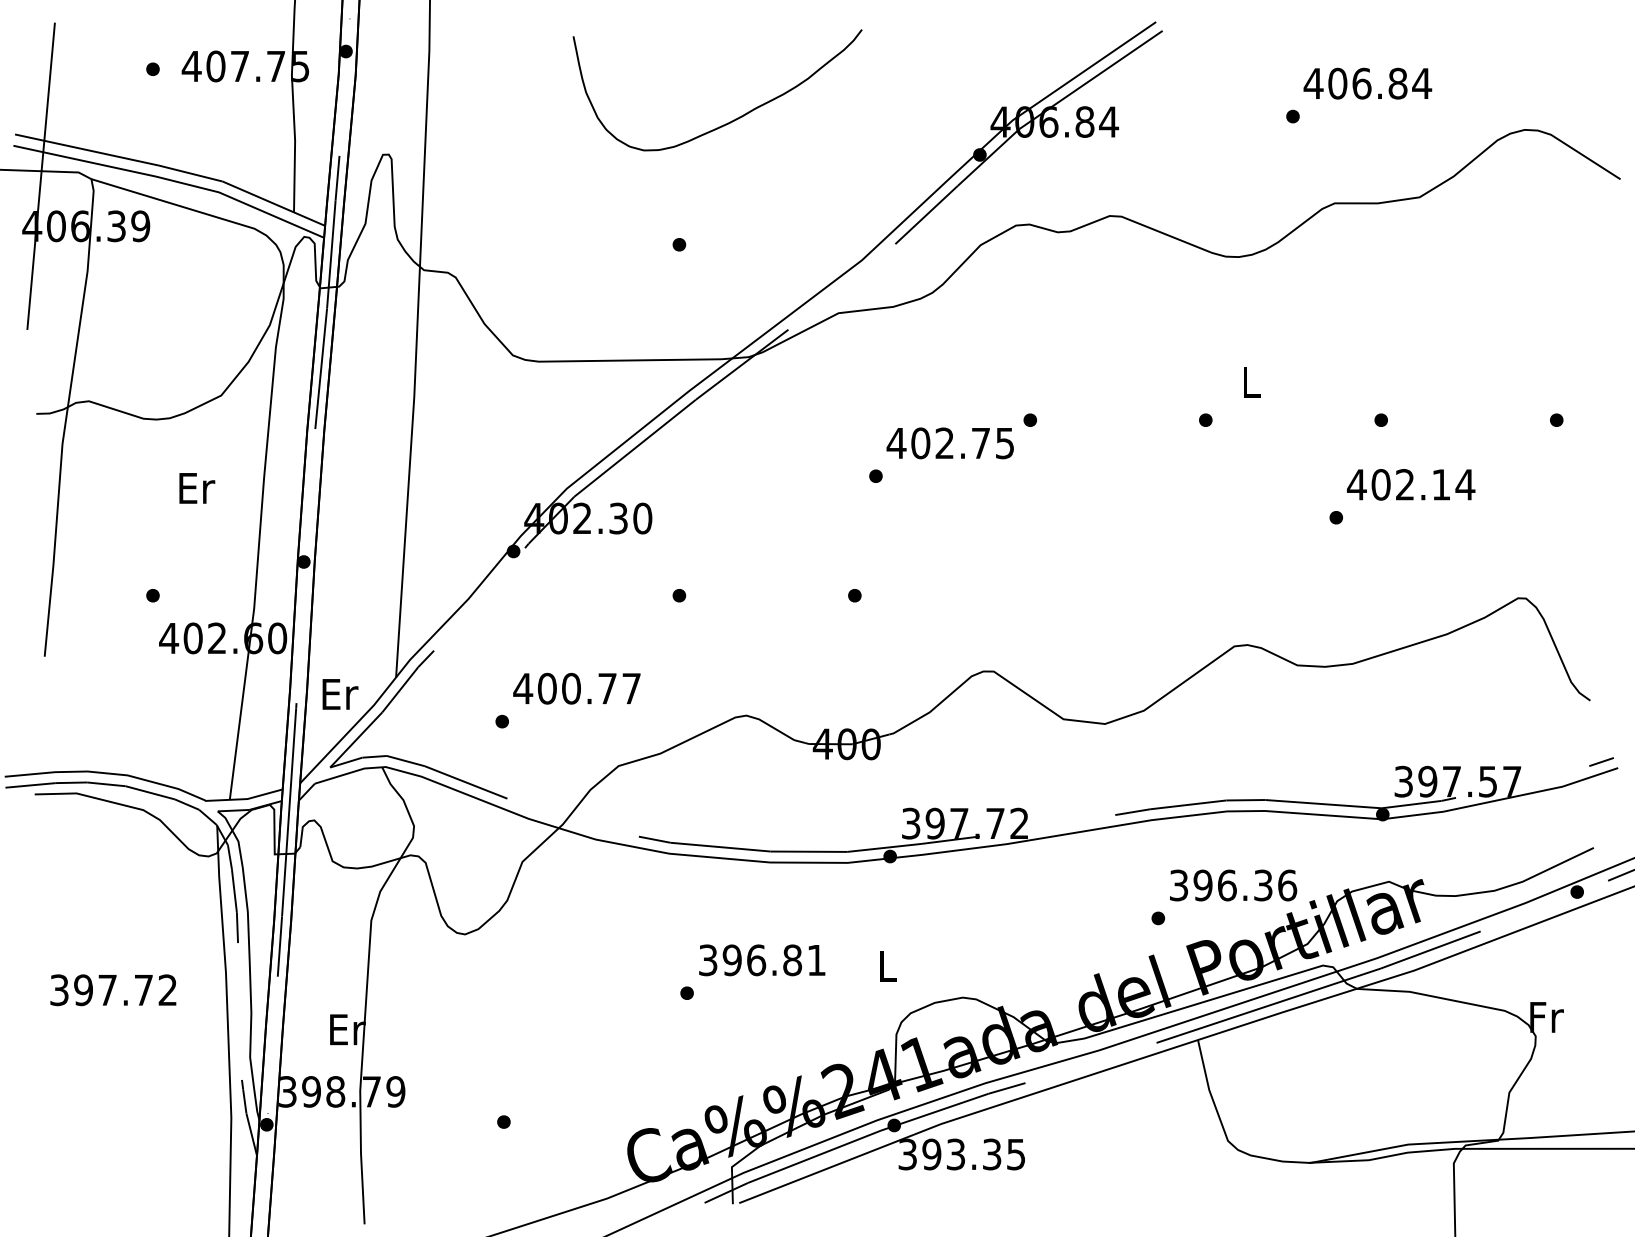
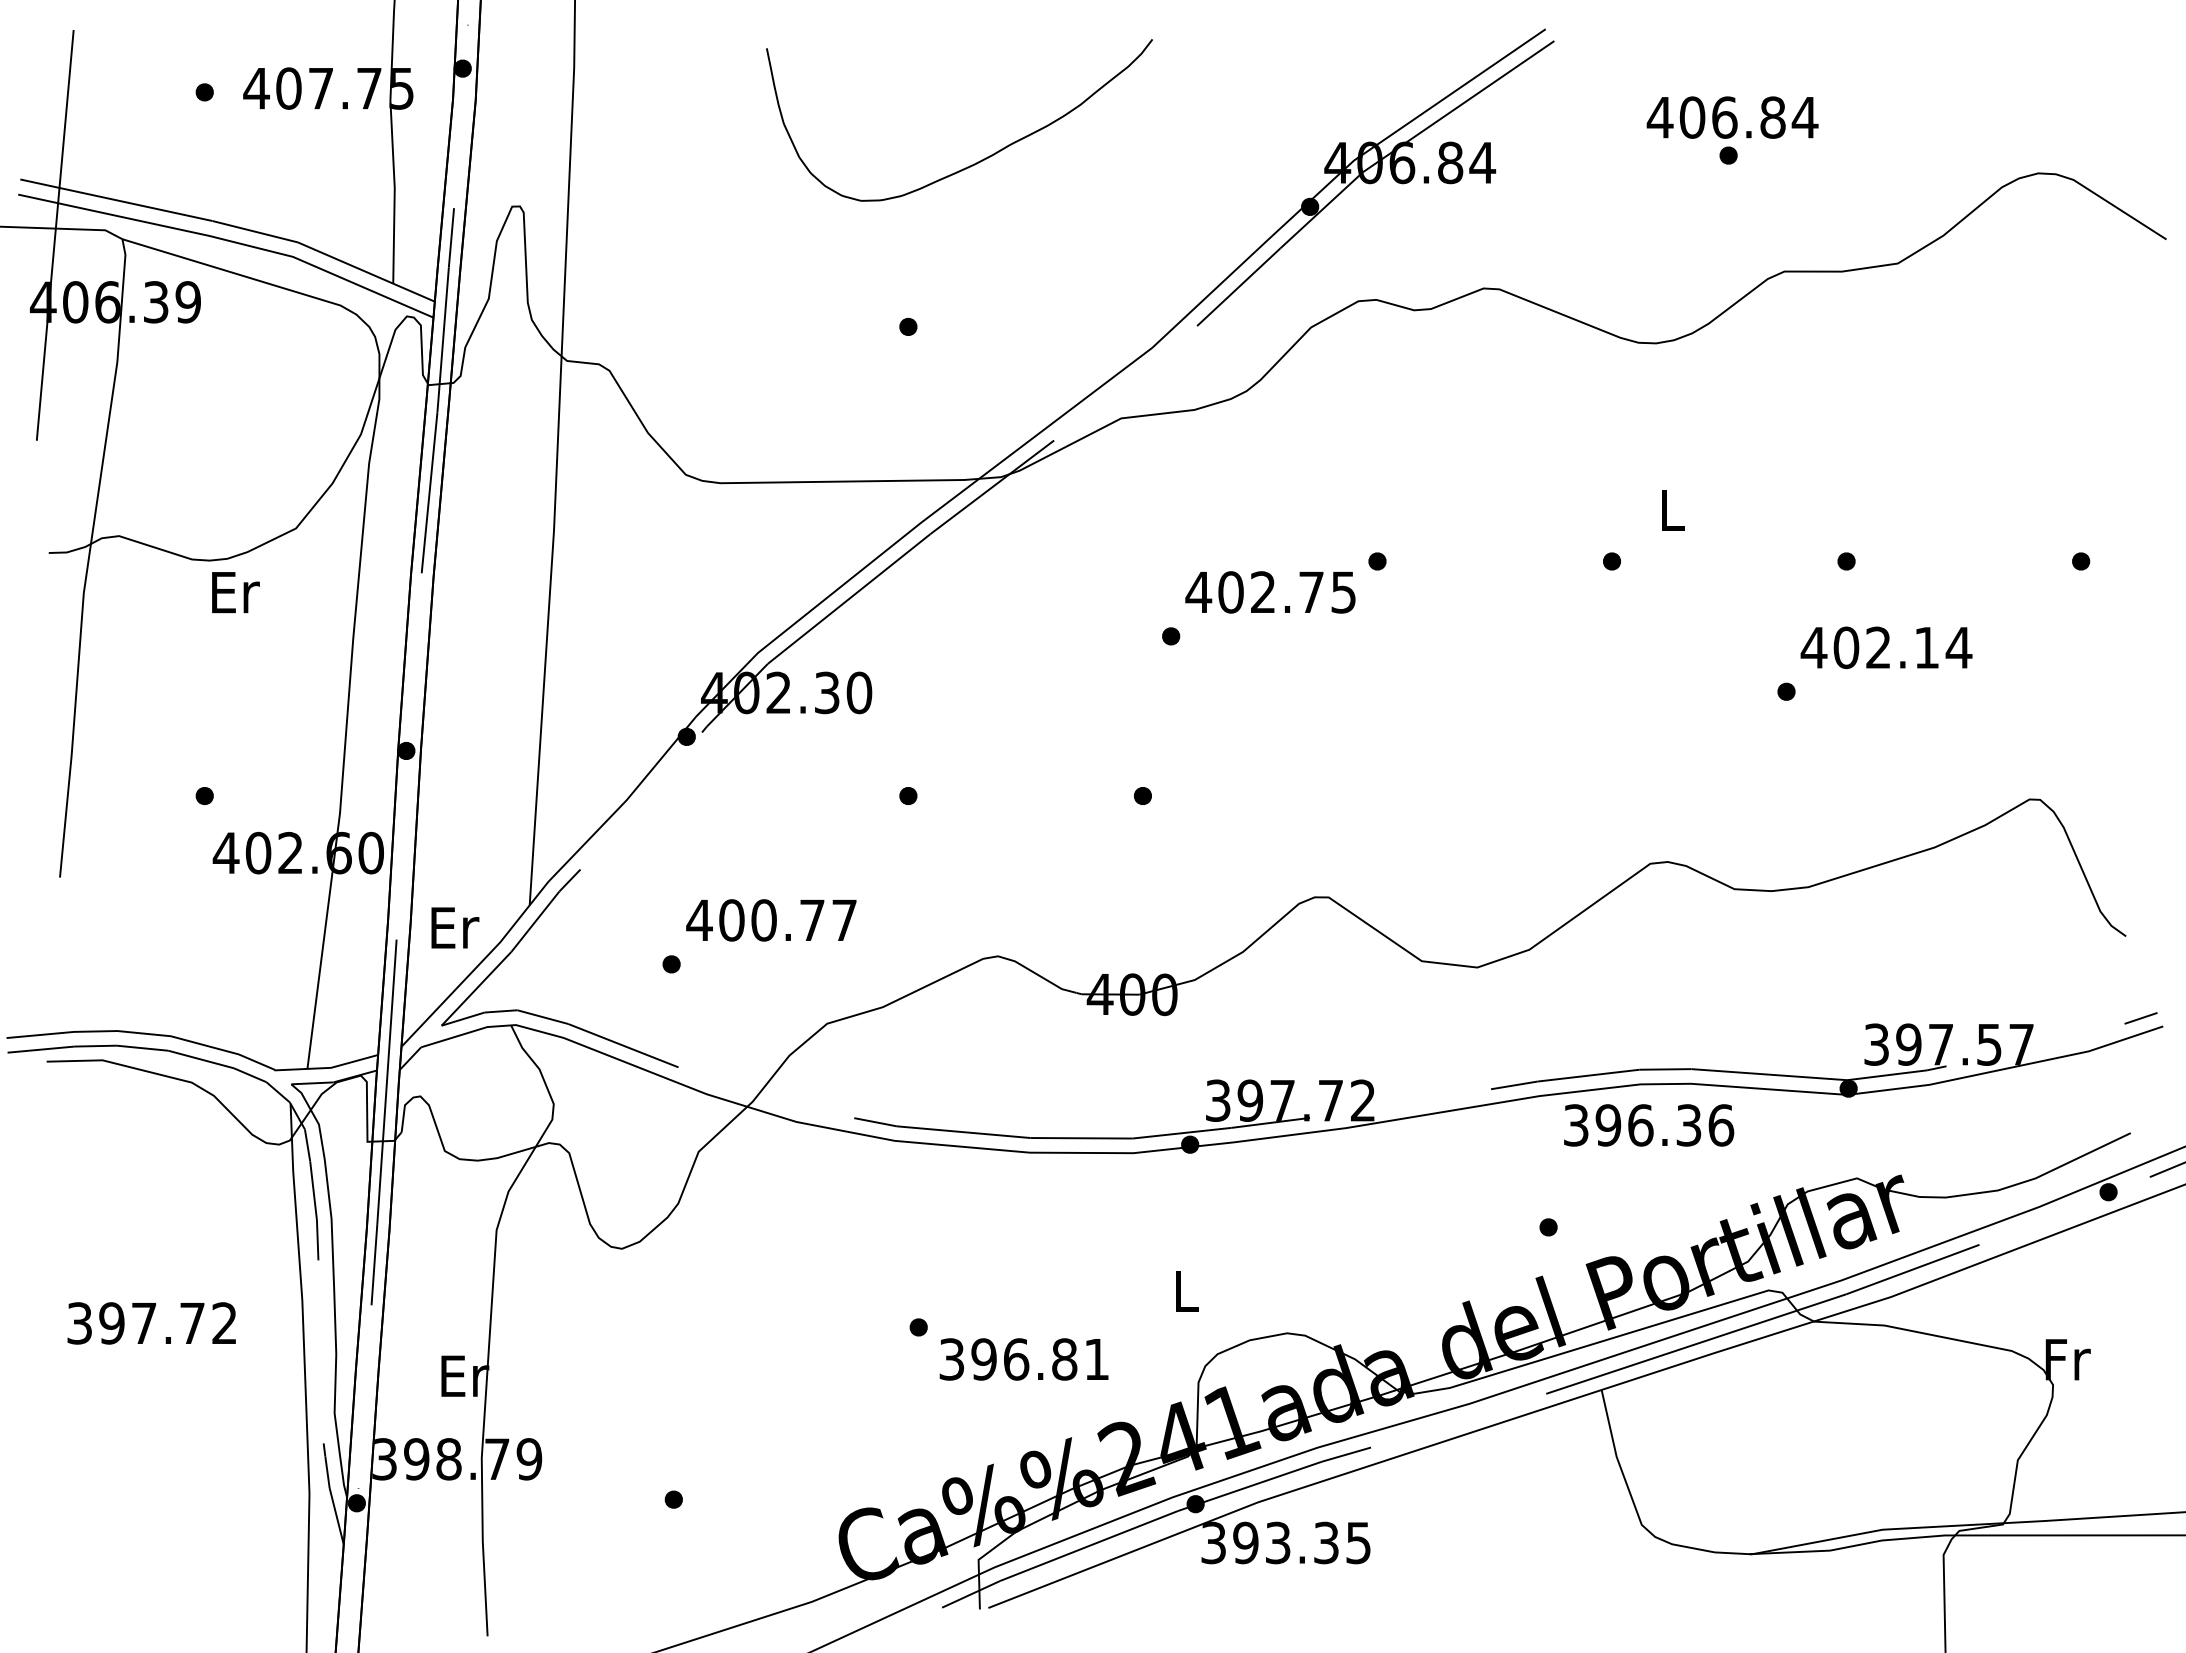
text: (1367, 83) -> (1732, 117), moved
text: (196, 488) -> (235, 592), moved
text: (1233, 885) -> (1649, 1125), moved
text: (761, 960) -> (1023, 1359), moved

